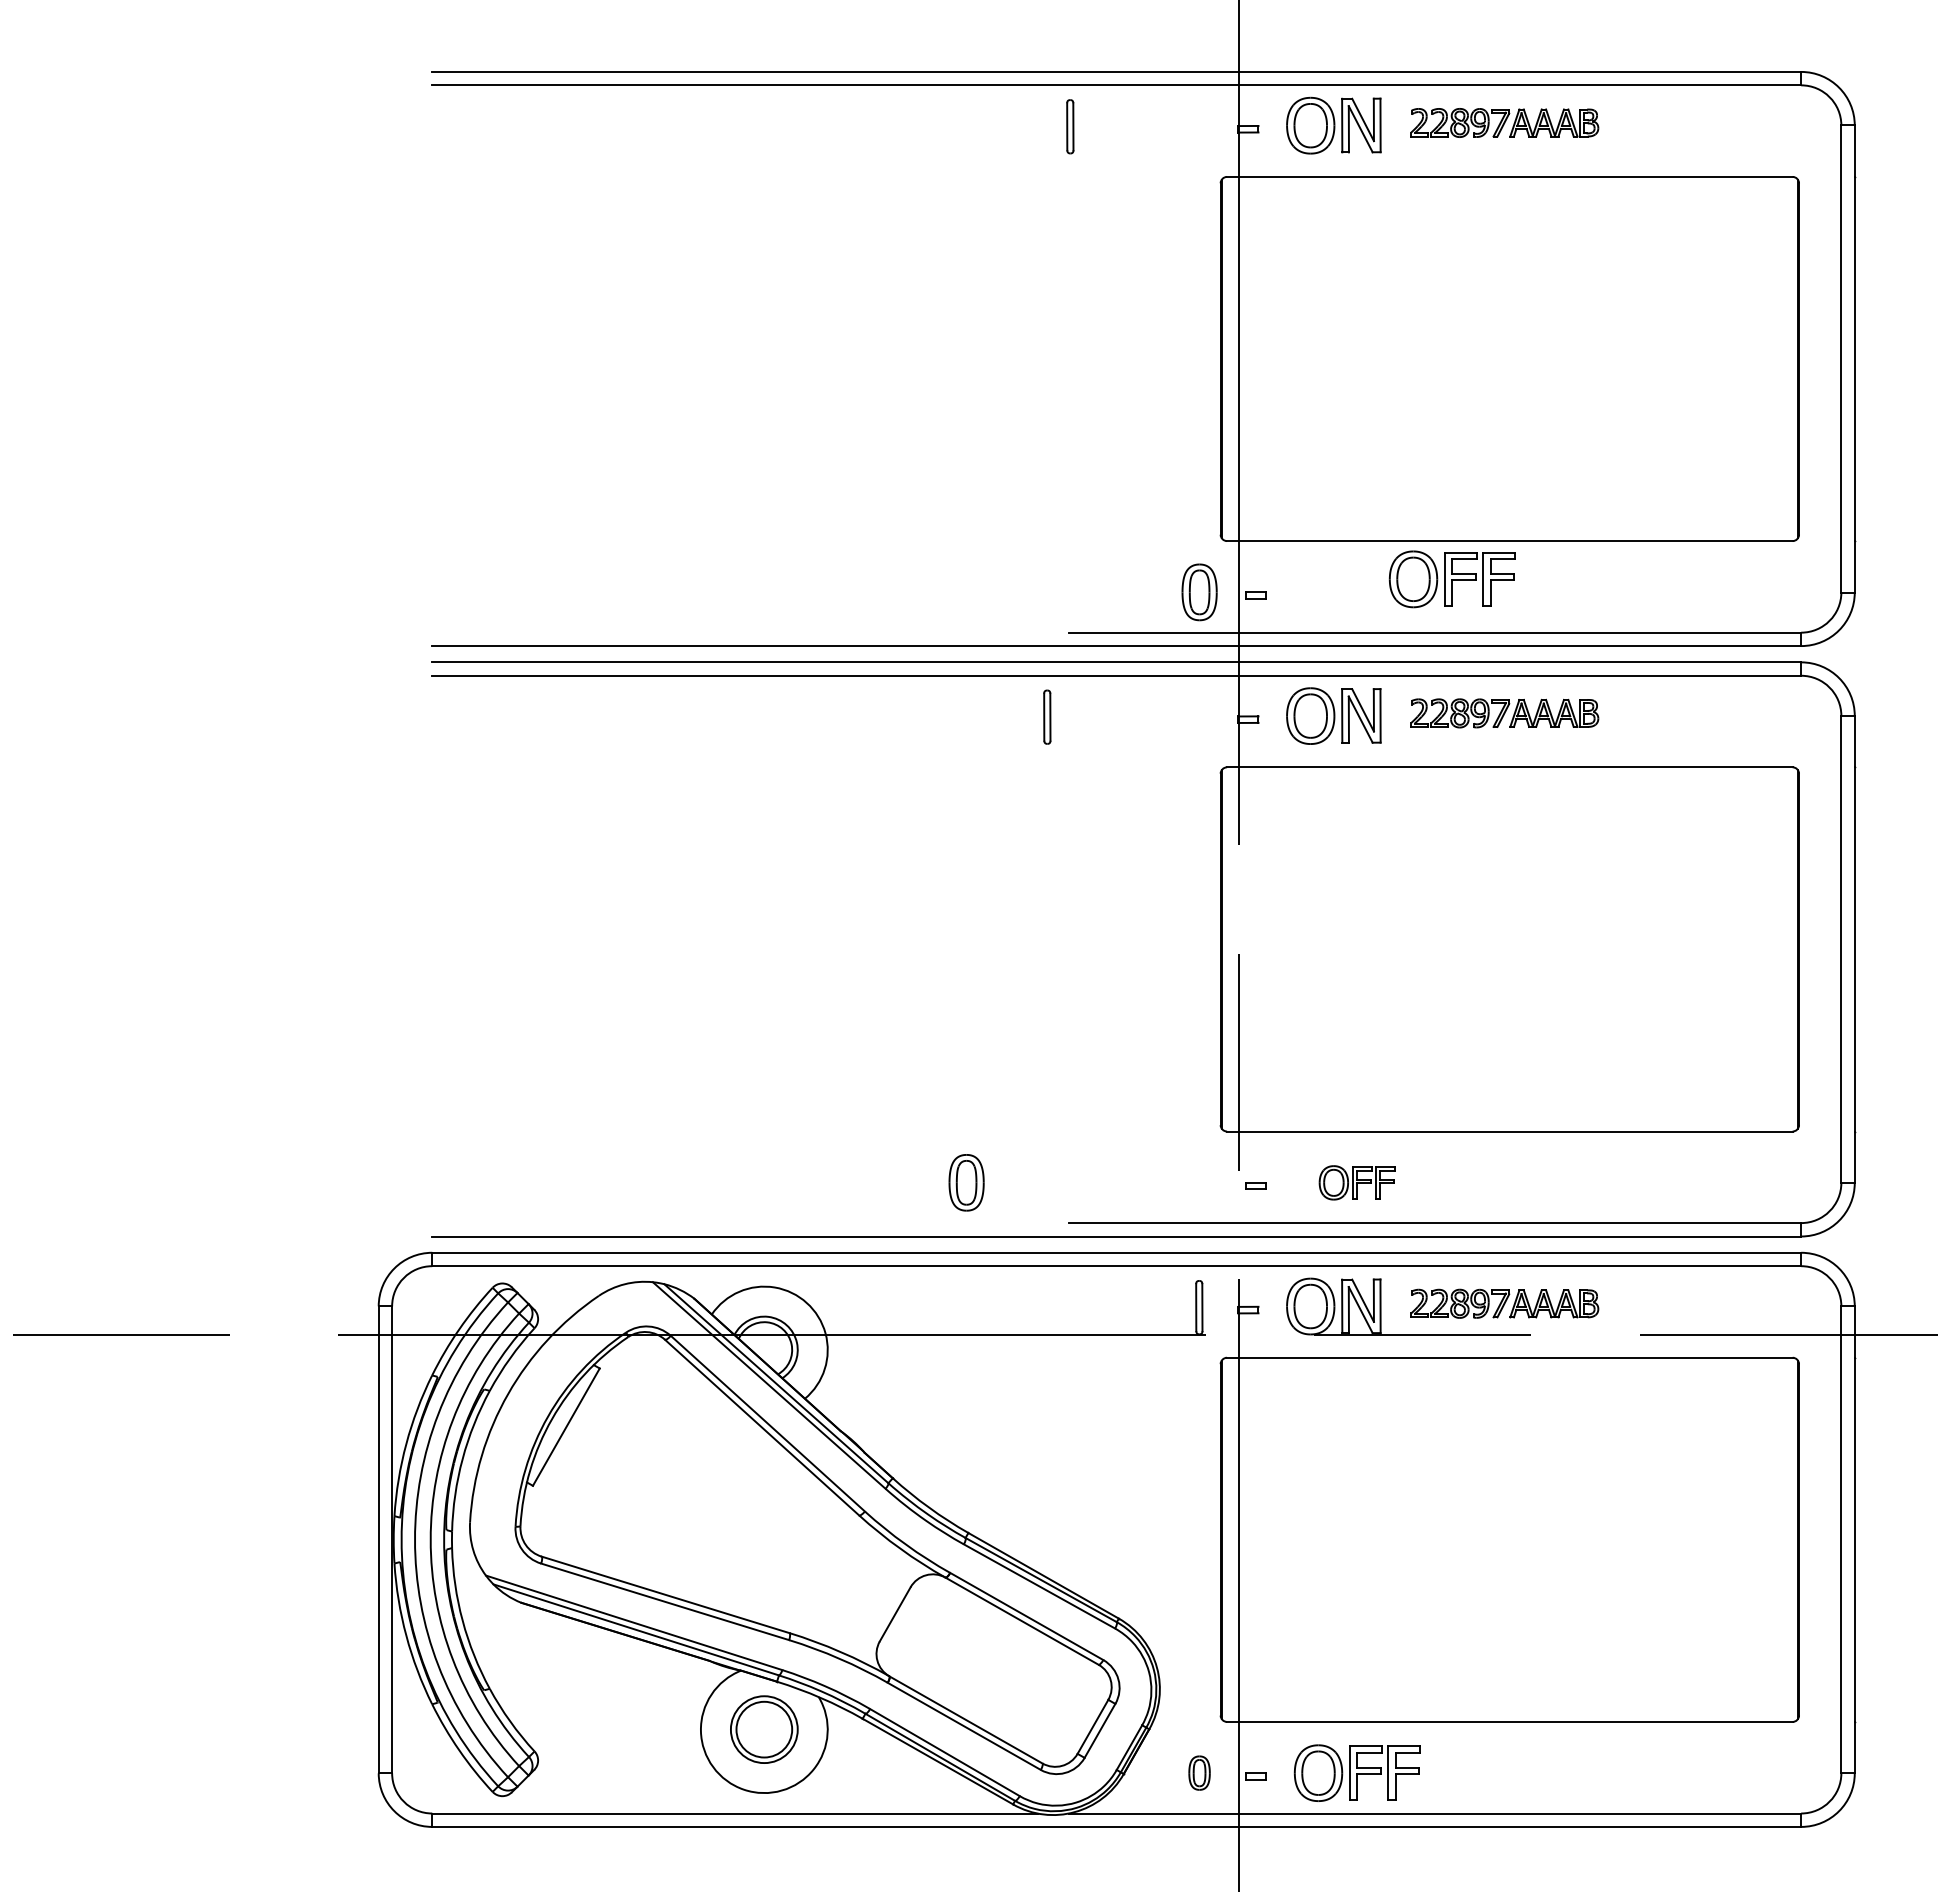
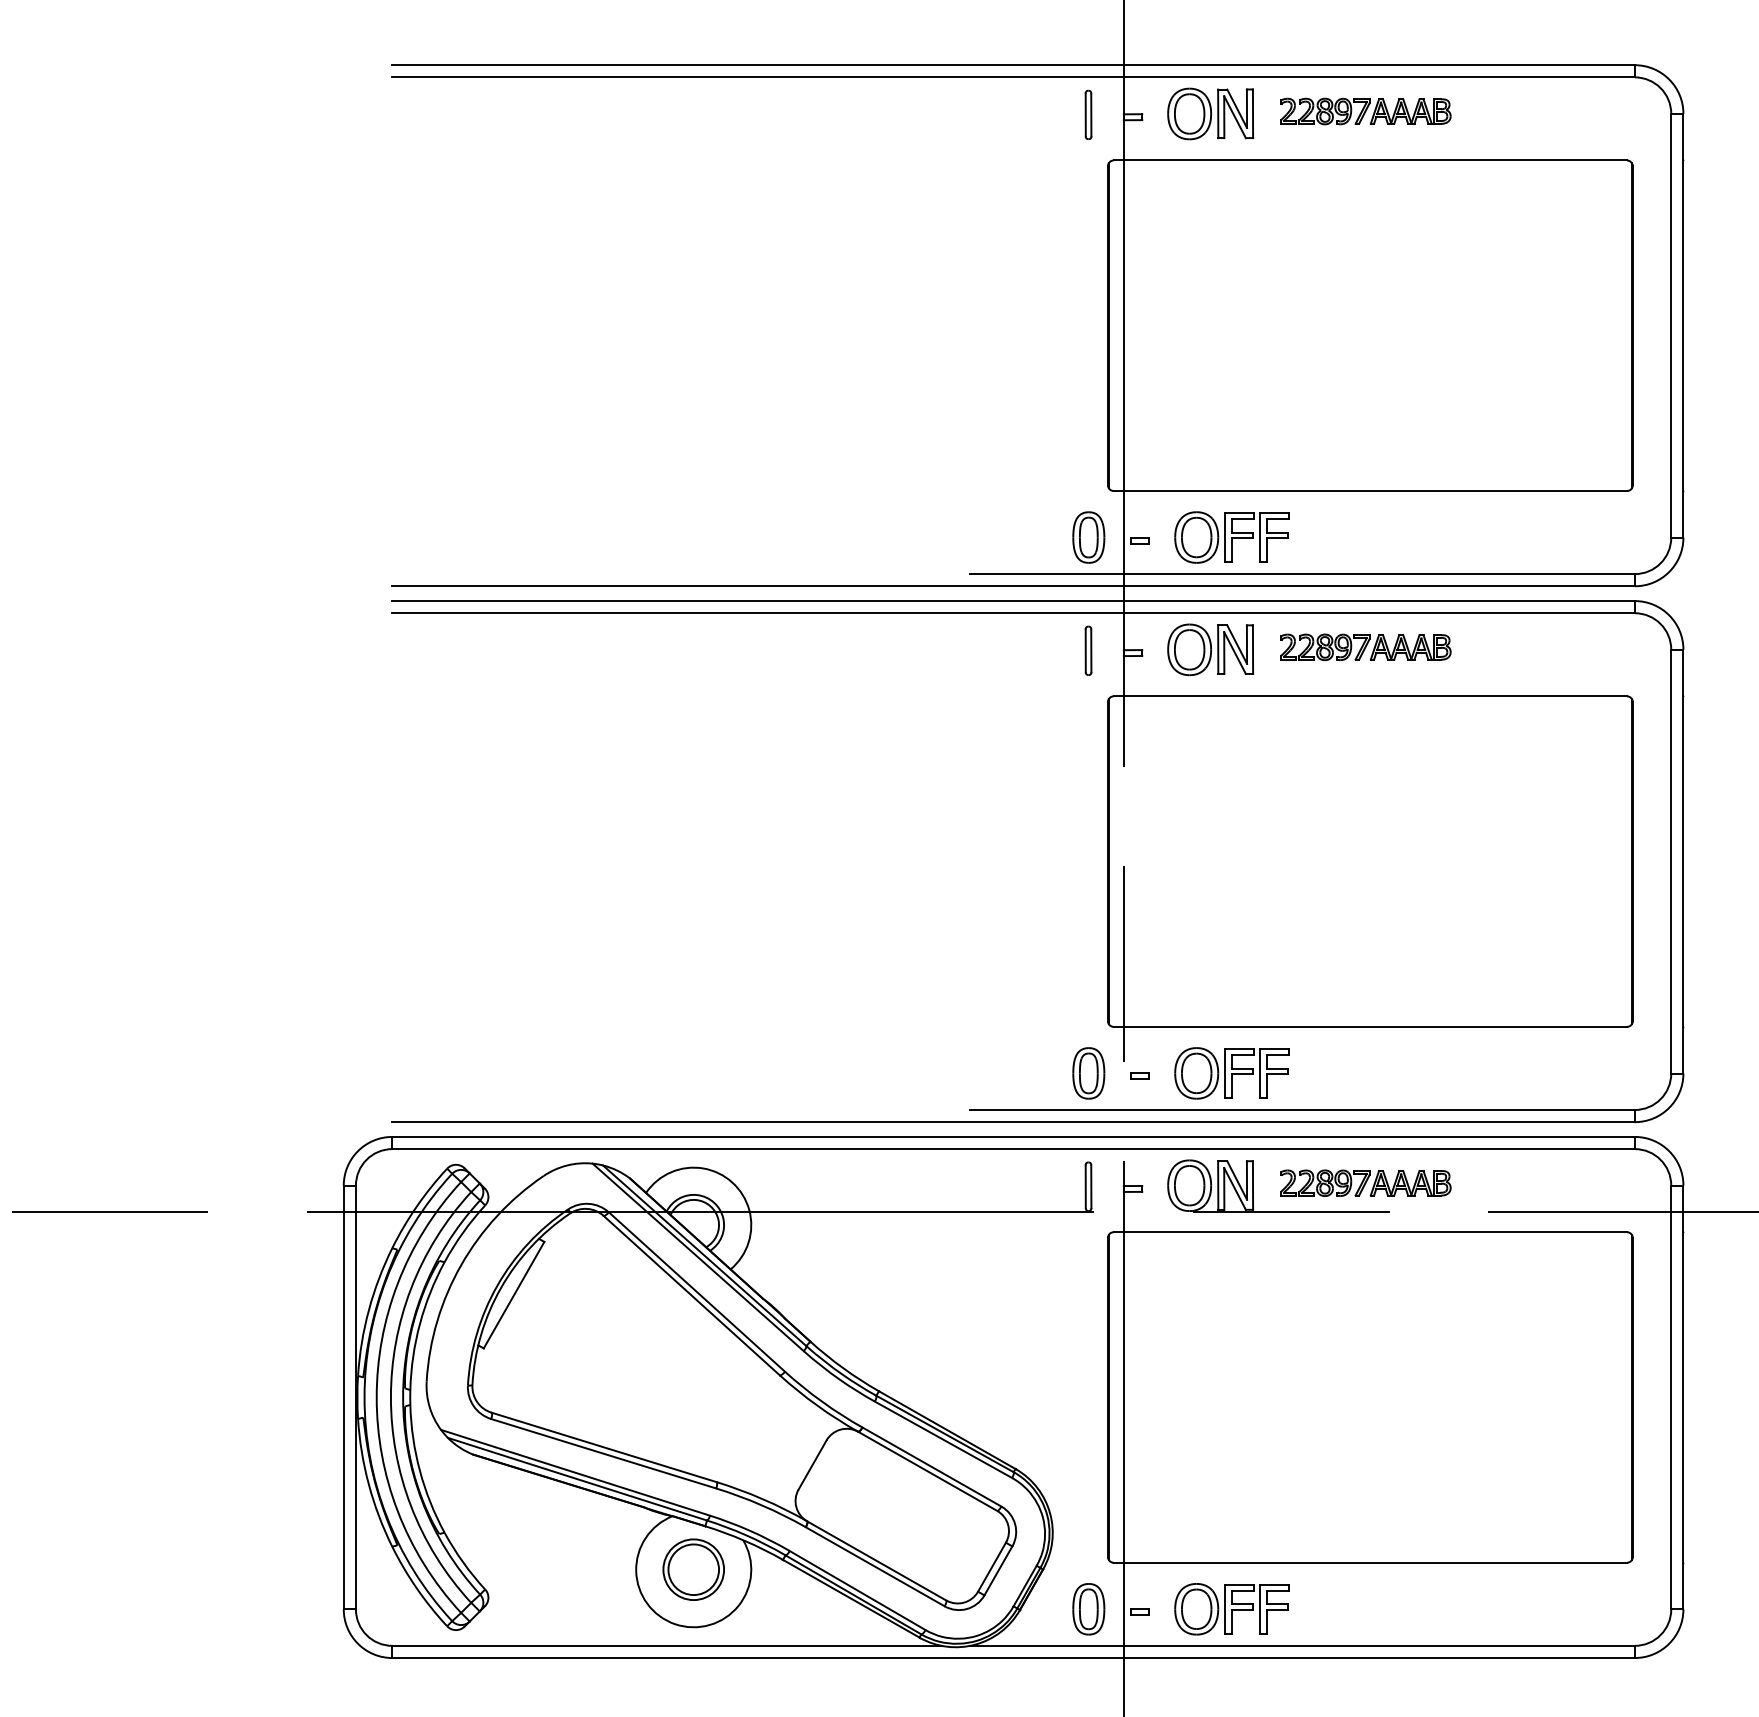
part: (1070, 126) -> (1088, 114), moved
part: (1451, 579) -> (1231, 537), moved
part: (1047, 716) -> (1088, 650), moved
part: (966, 1182) -> (1088, 1073), moved
part: (1356, 1182) -> (1231, 1073), size x1.67
part: (1199, 1772) -> (1088, 1608), size x1.67

